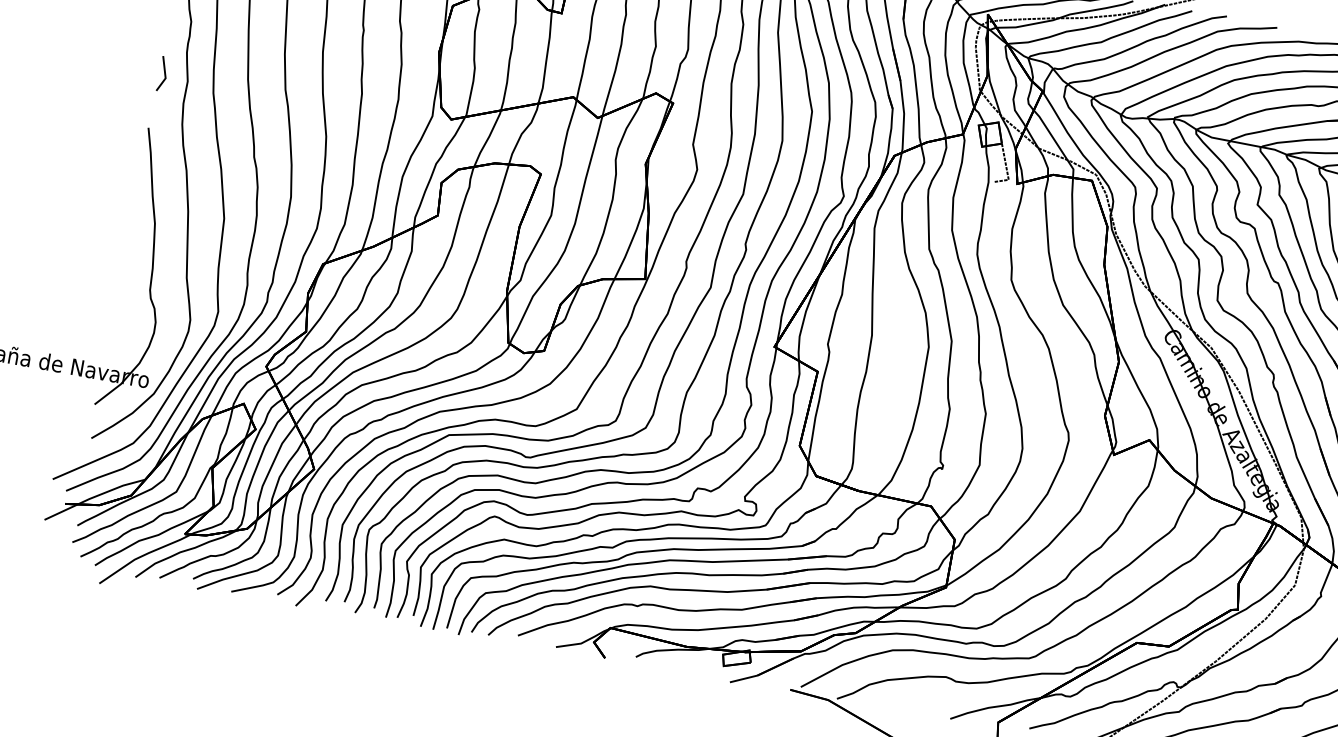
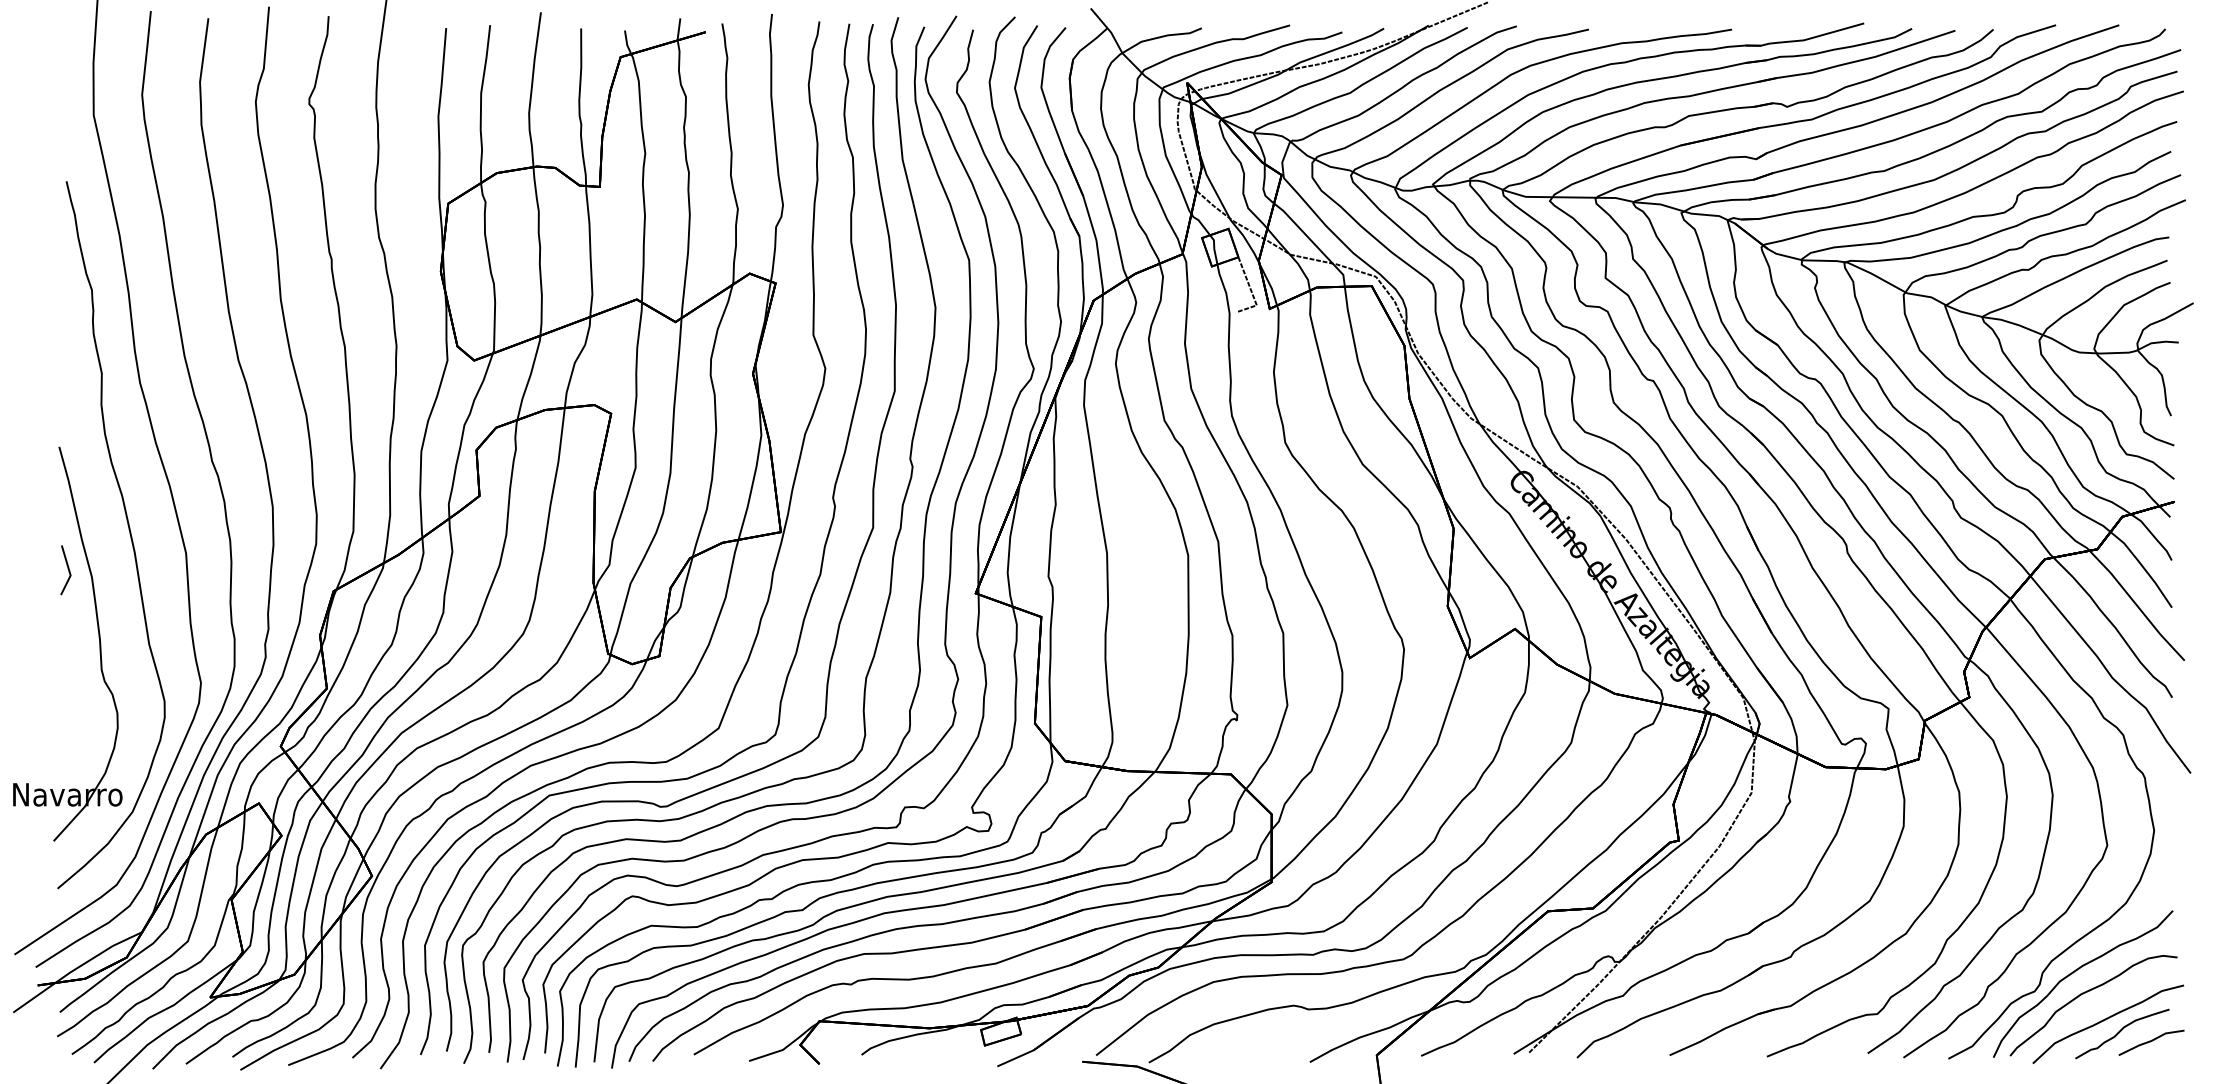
line: (164, 72) -> (67, 568), moved

